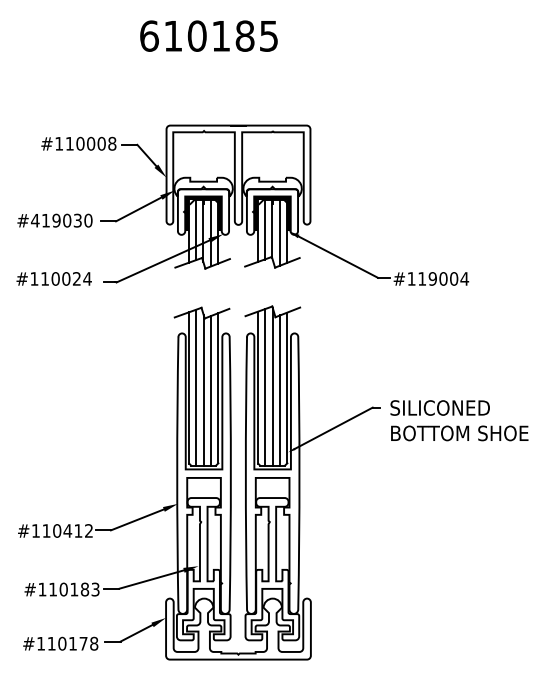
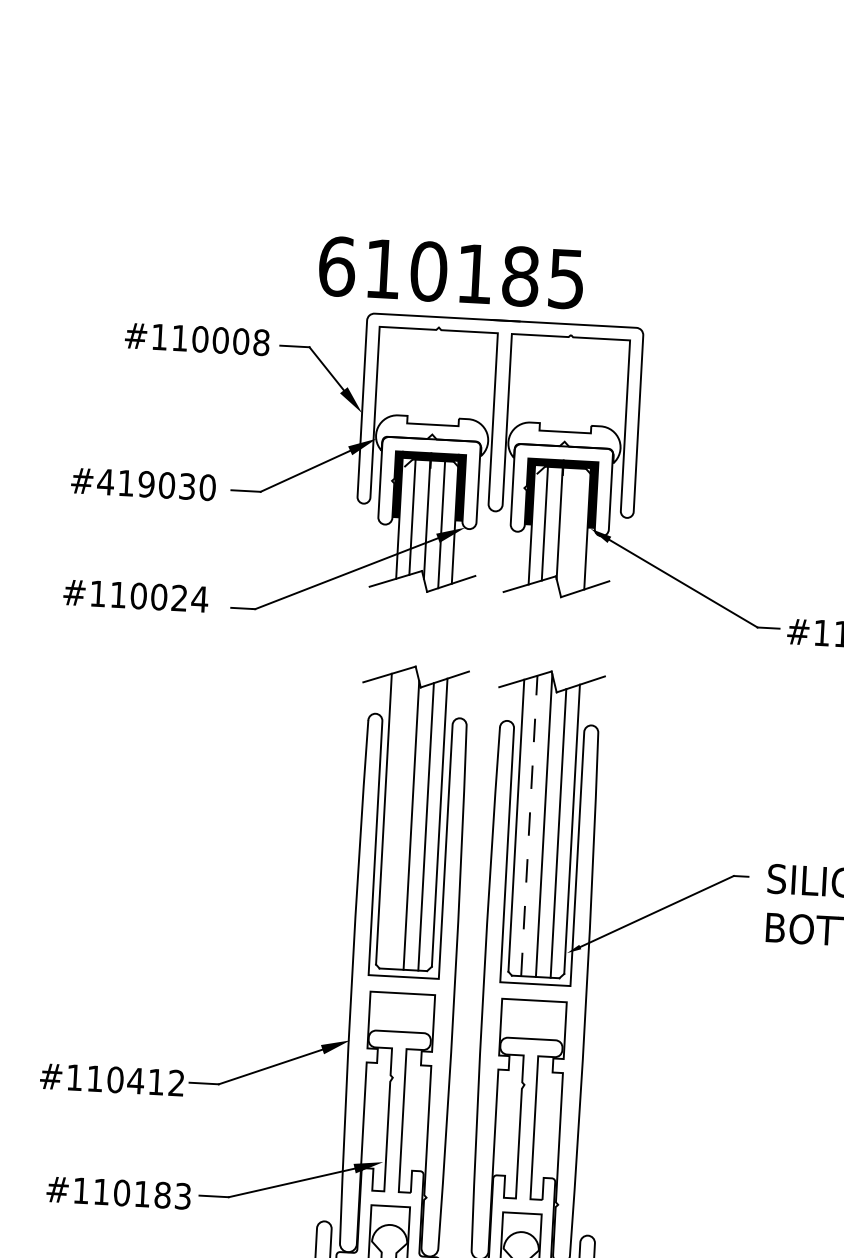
text: (208, 35) -> (450, 271), moved
line: (280, 232) -> (575, 530), removed
line: (265, 386) -> (530, 824), solid -> dashed
line: (196, 387) -> (397, 819), removed

